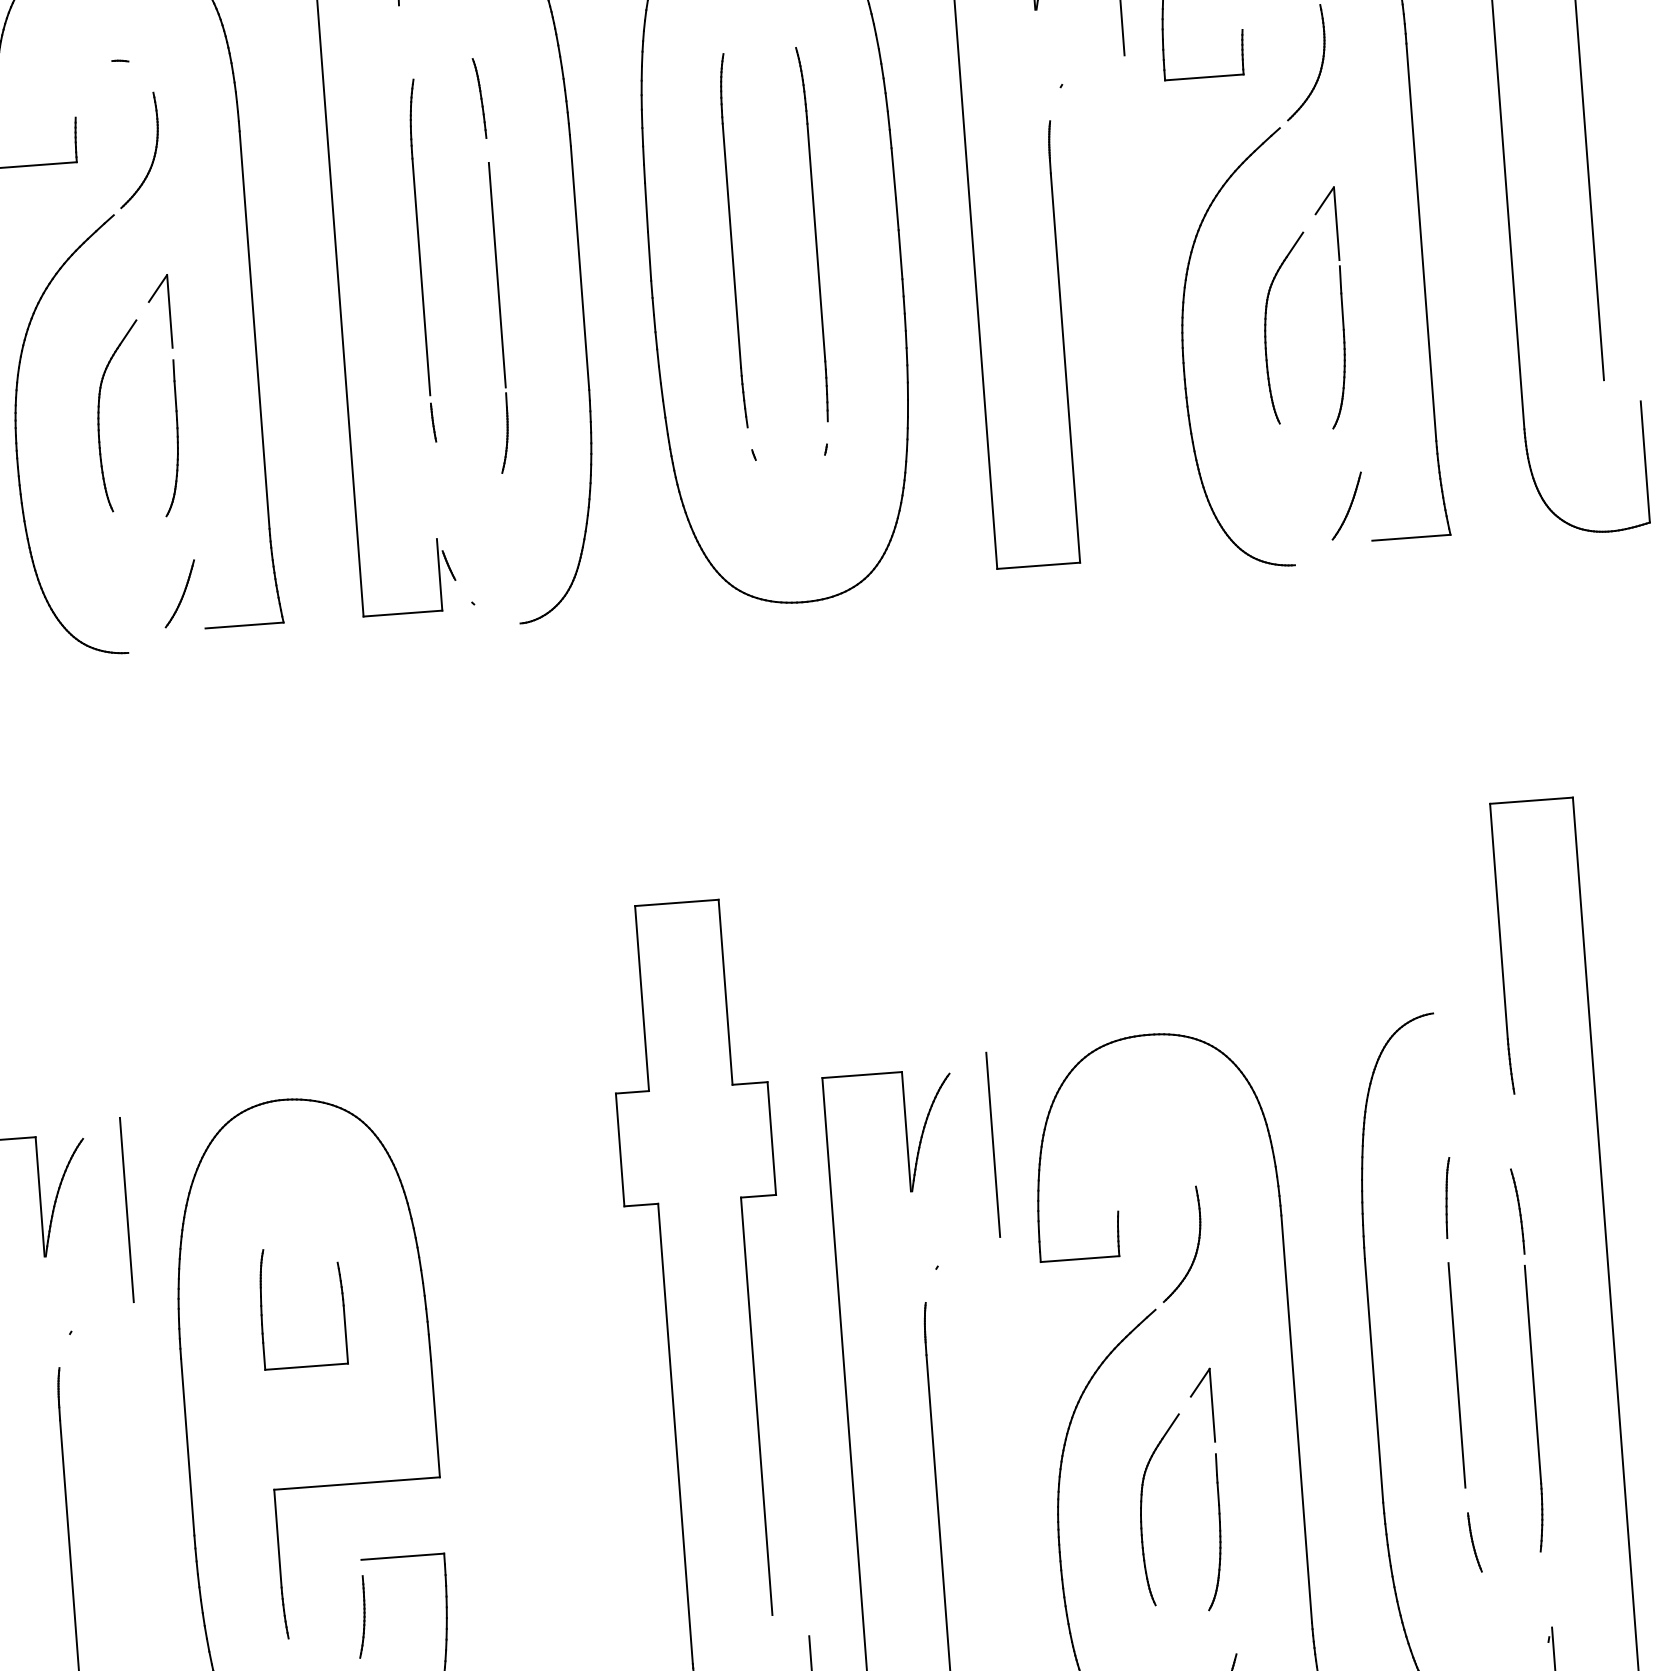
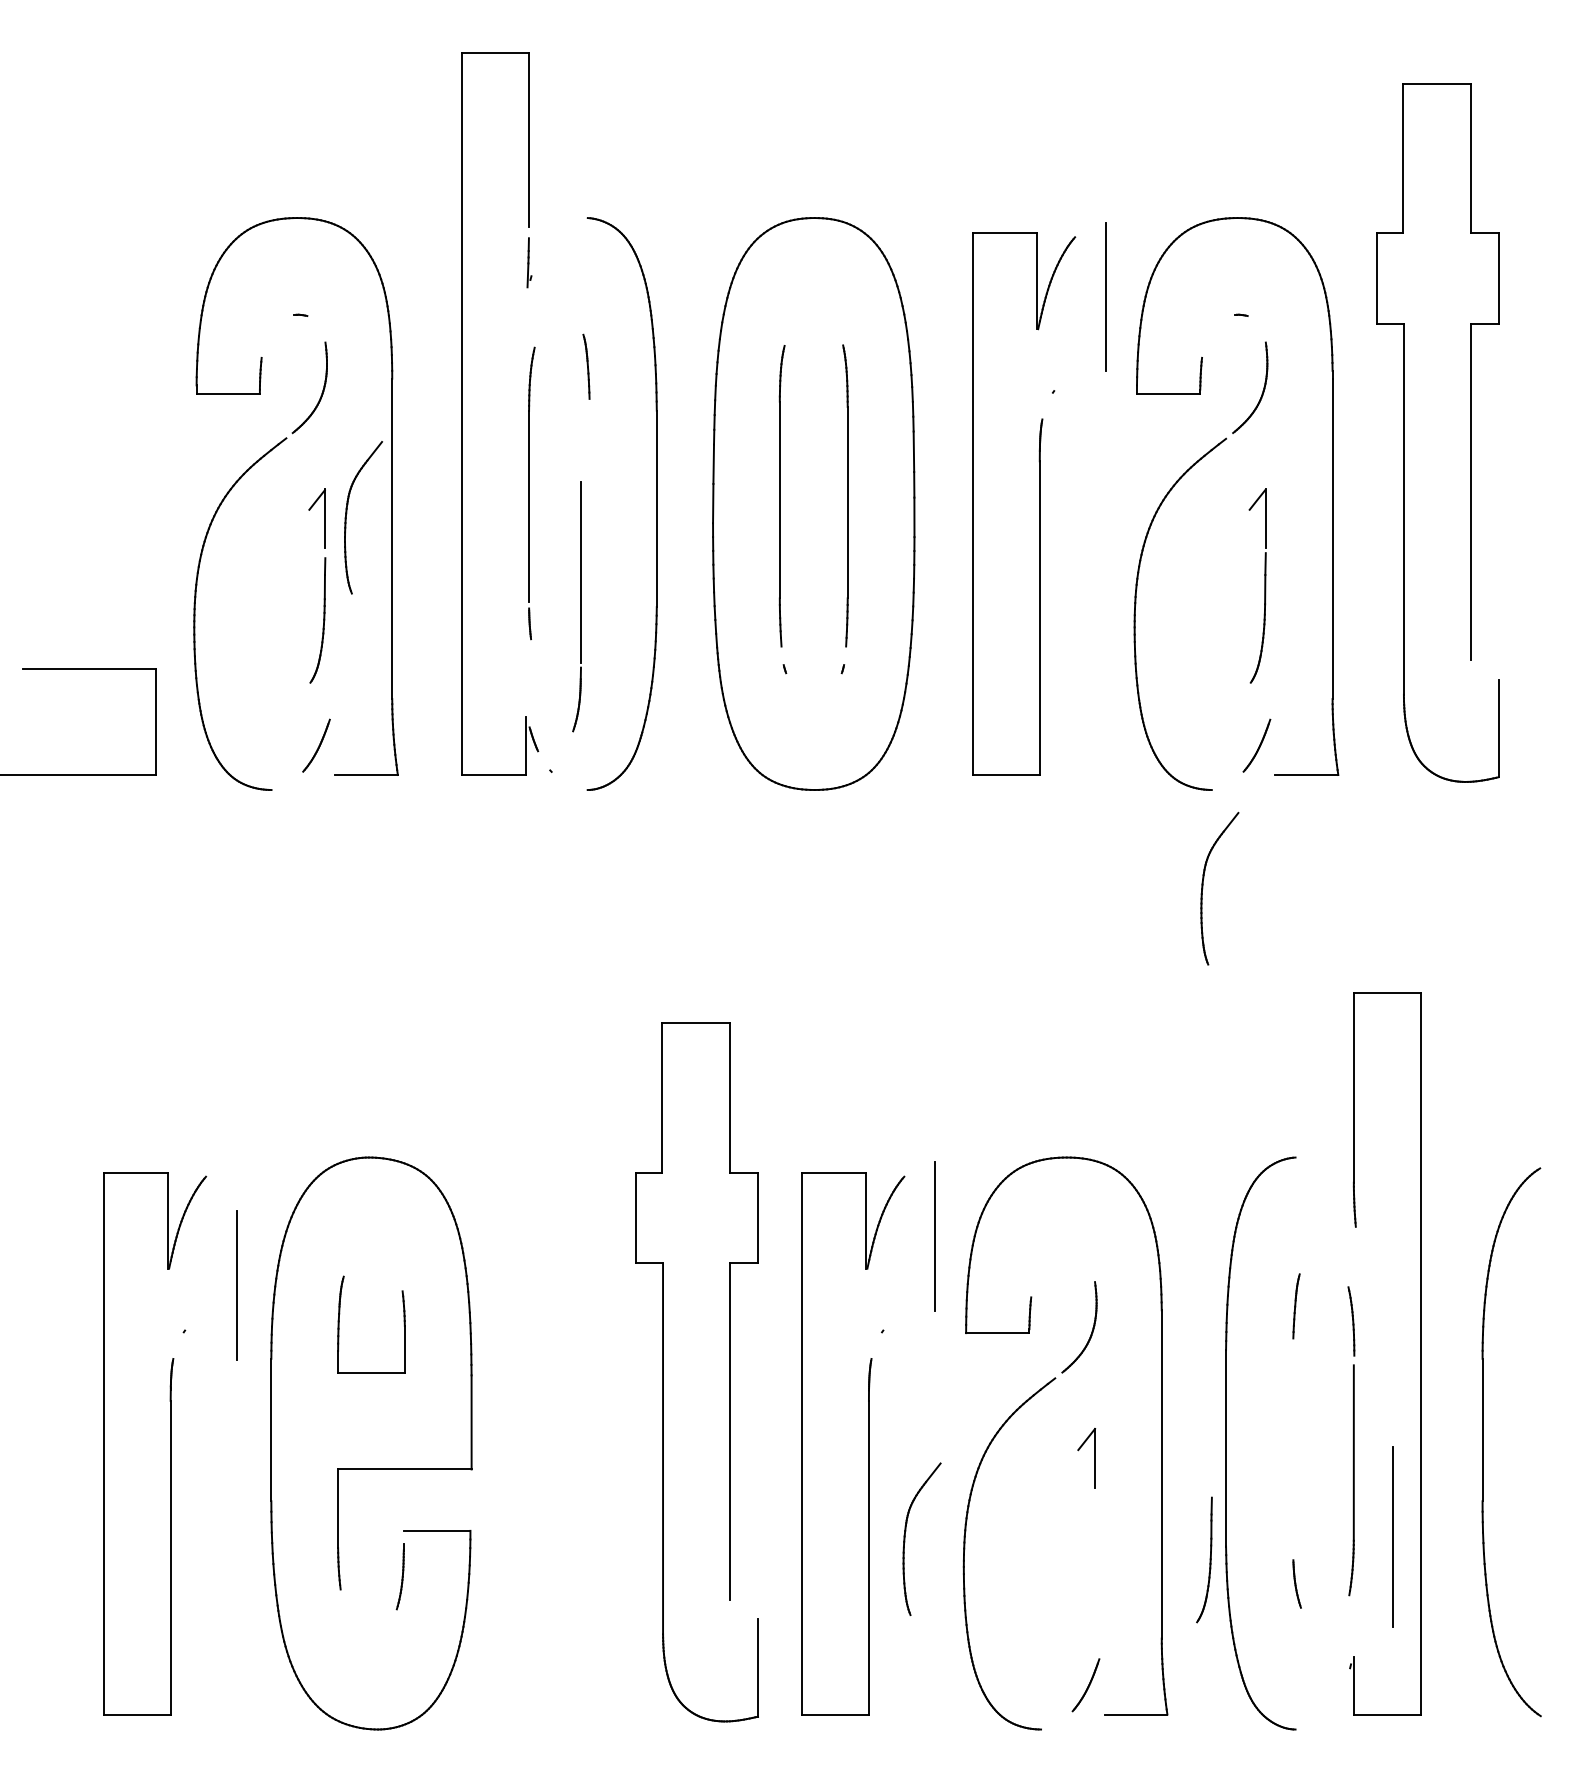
part: (494, 317) -> (576, 606), moved
part: (1266, 329) -> (1203, 888), moved
part: (100, 412) -> (347, 513), moved
line: (126, 1210) -> (236, 1285), moved
line: (1456, 1374) -> (1392, 1536), moved
part: (1142, 1510) -> (905, 1538), moved
part: (1212, 1531) -> (1204, 1559), moved

